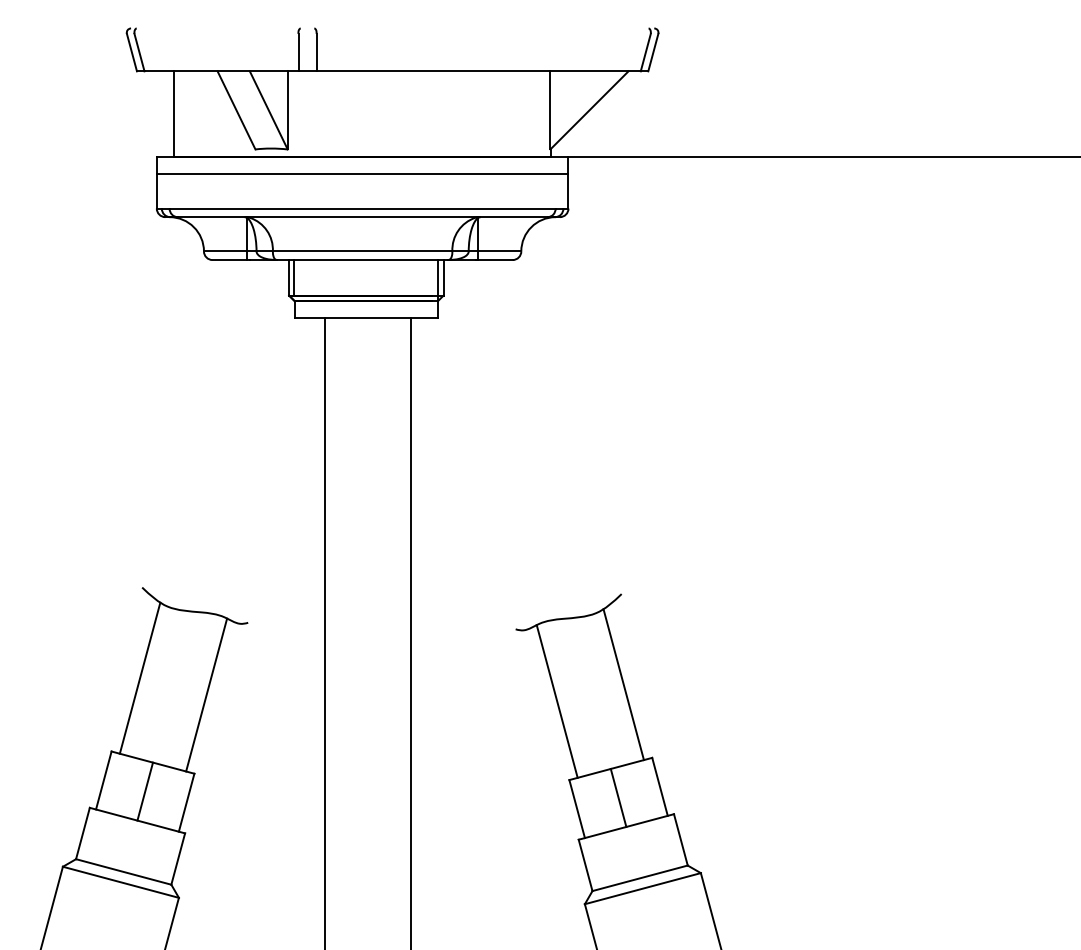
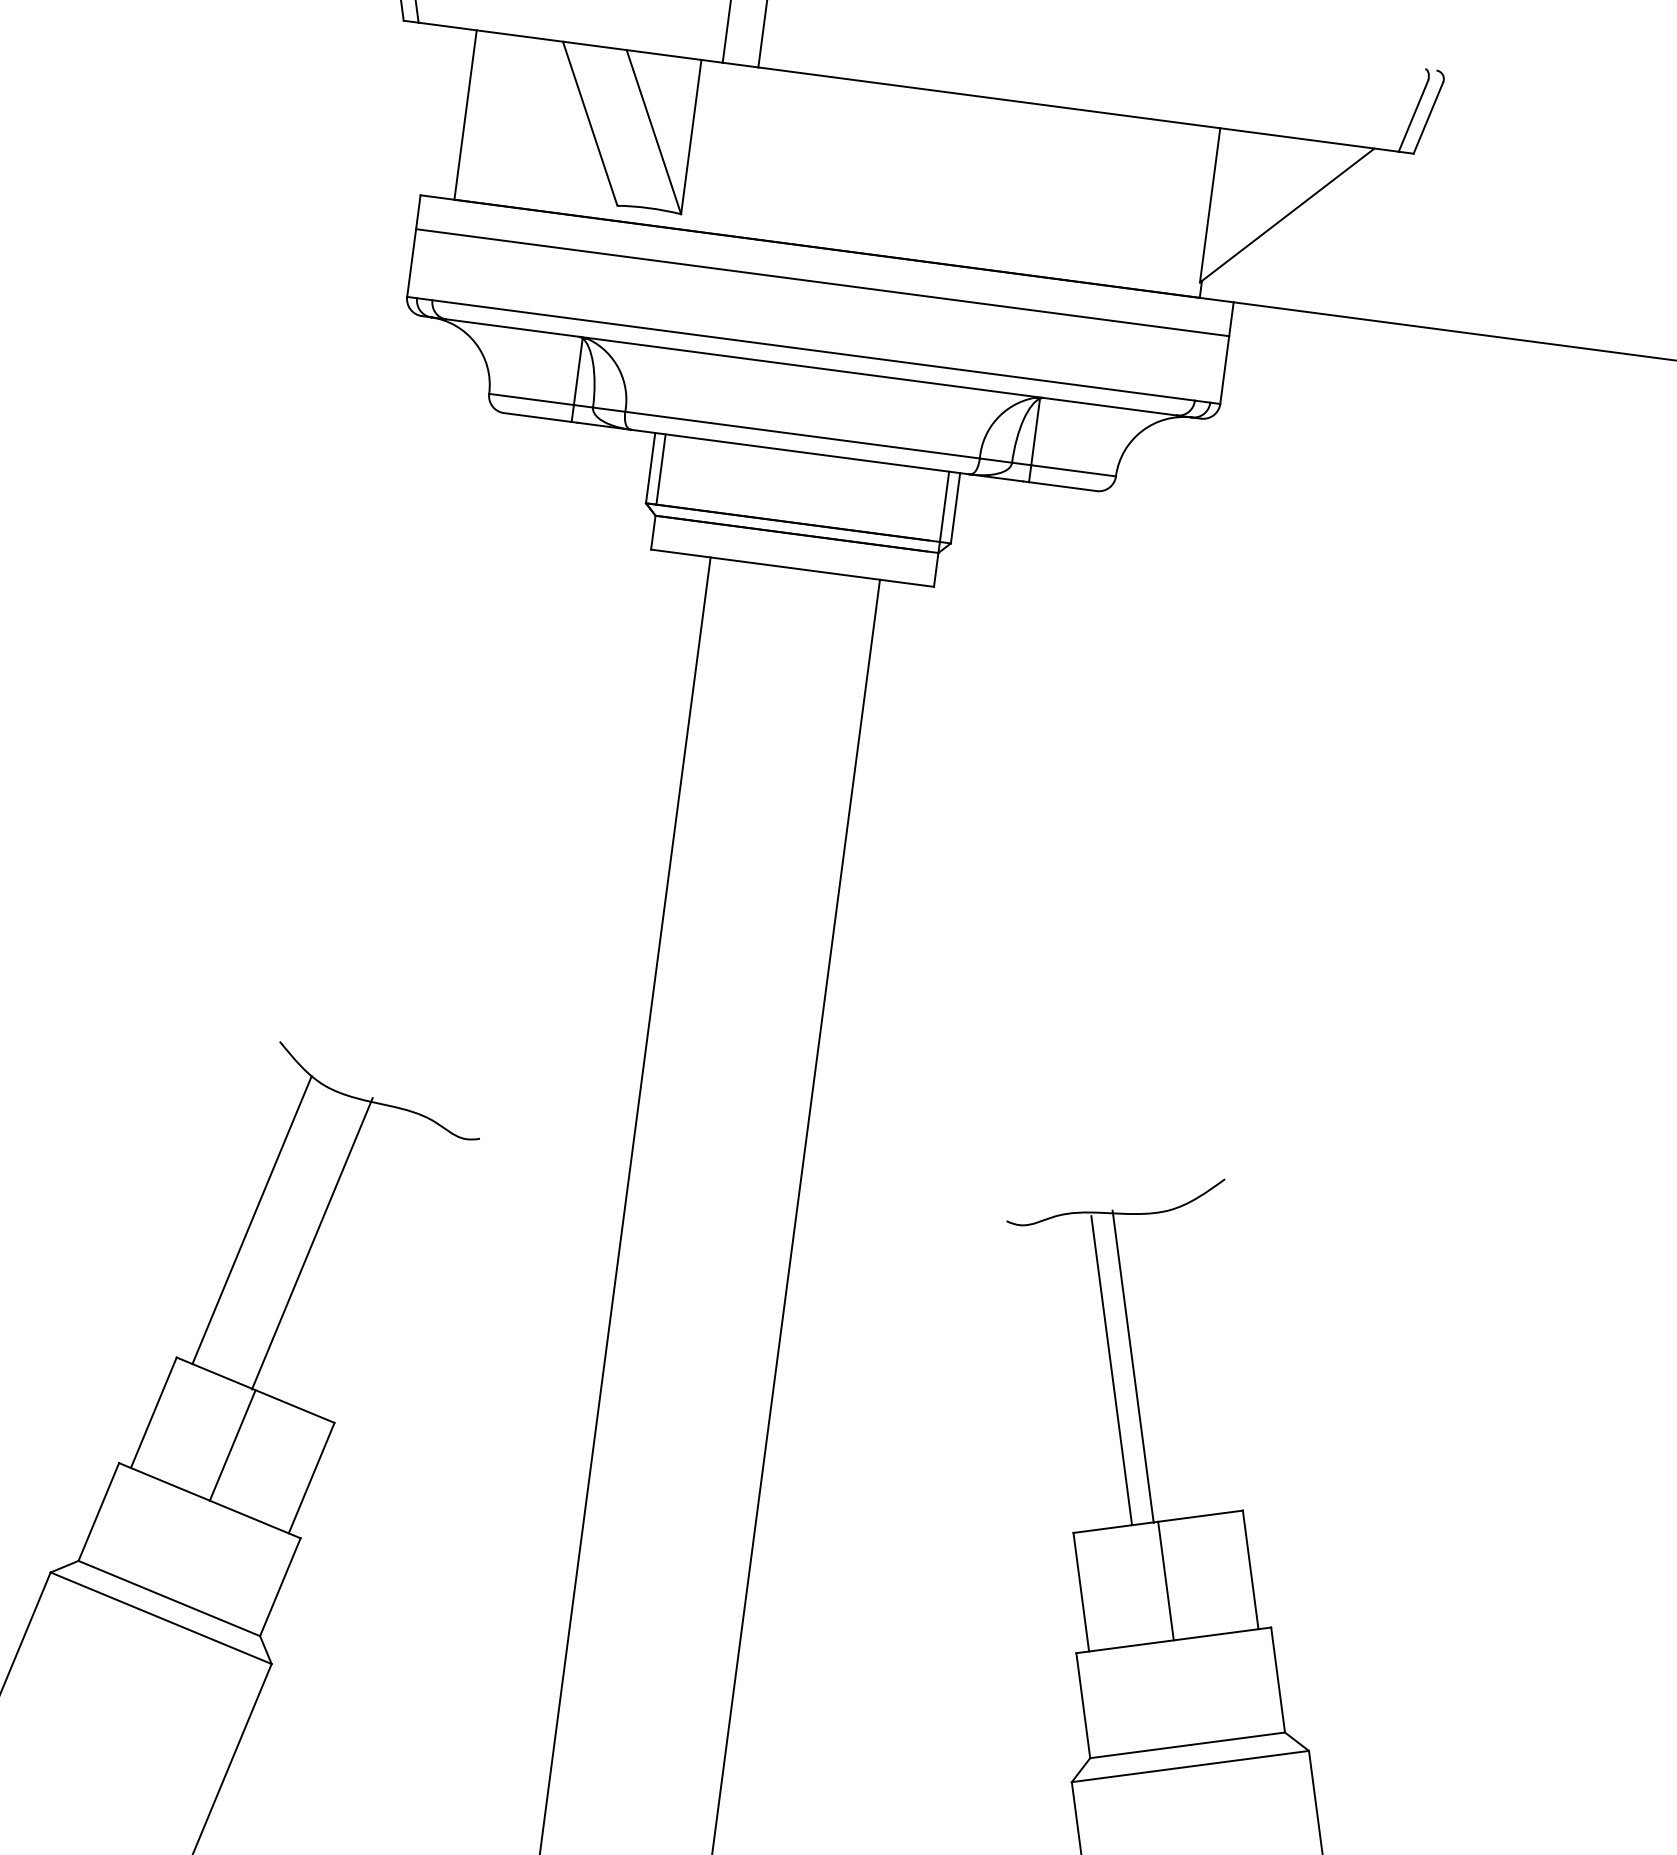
line: (623, 684) -> (1111, 1369), moved
line: (206, 694) -> (312, 1242), moved
line: (556, 701) -> (1131, 1366), moved

